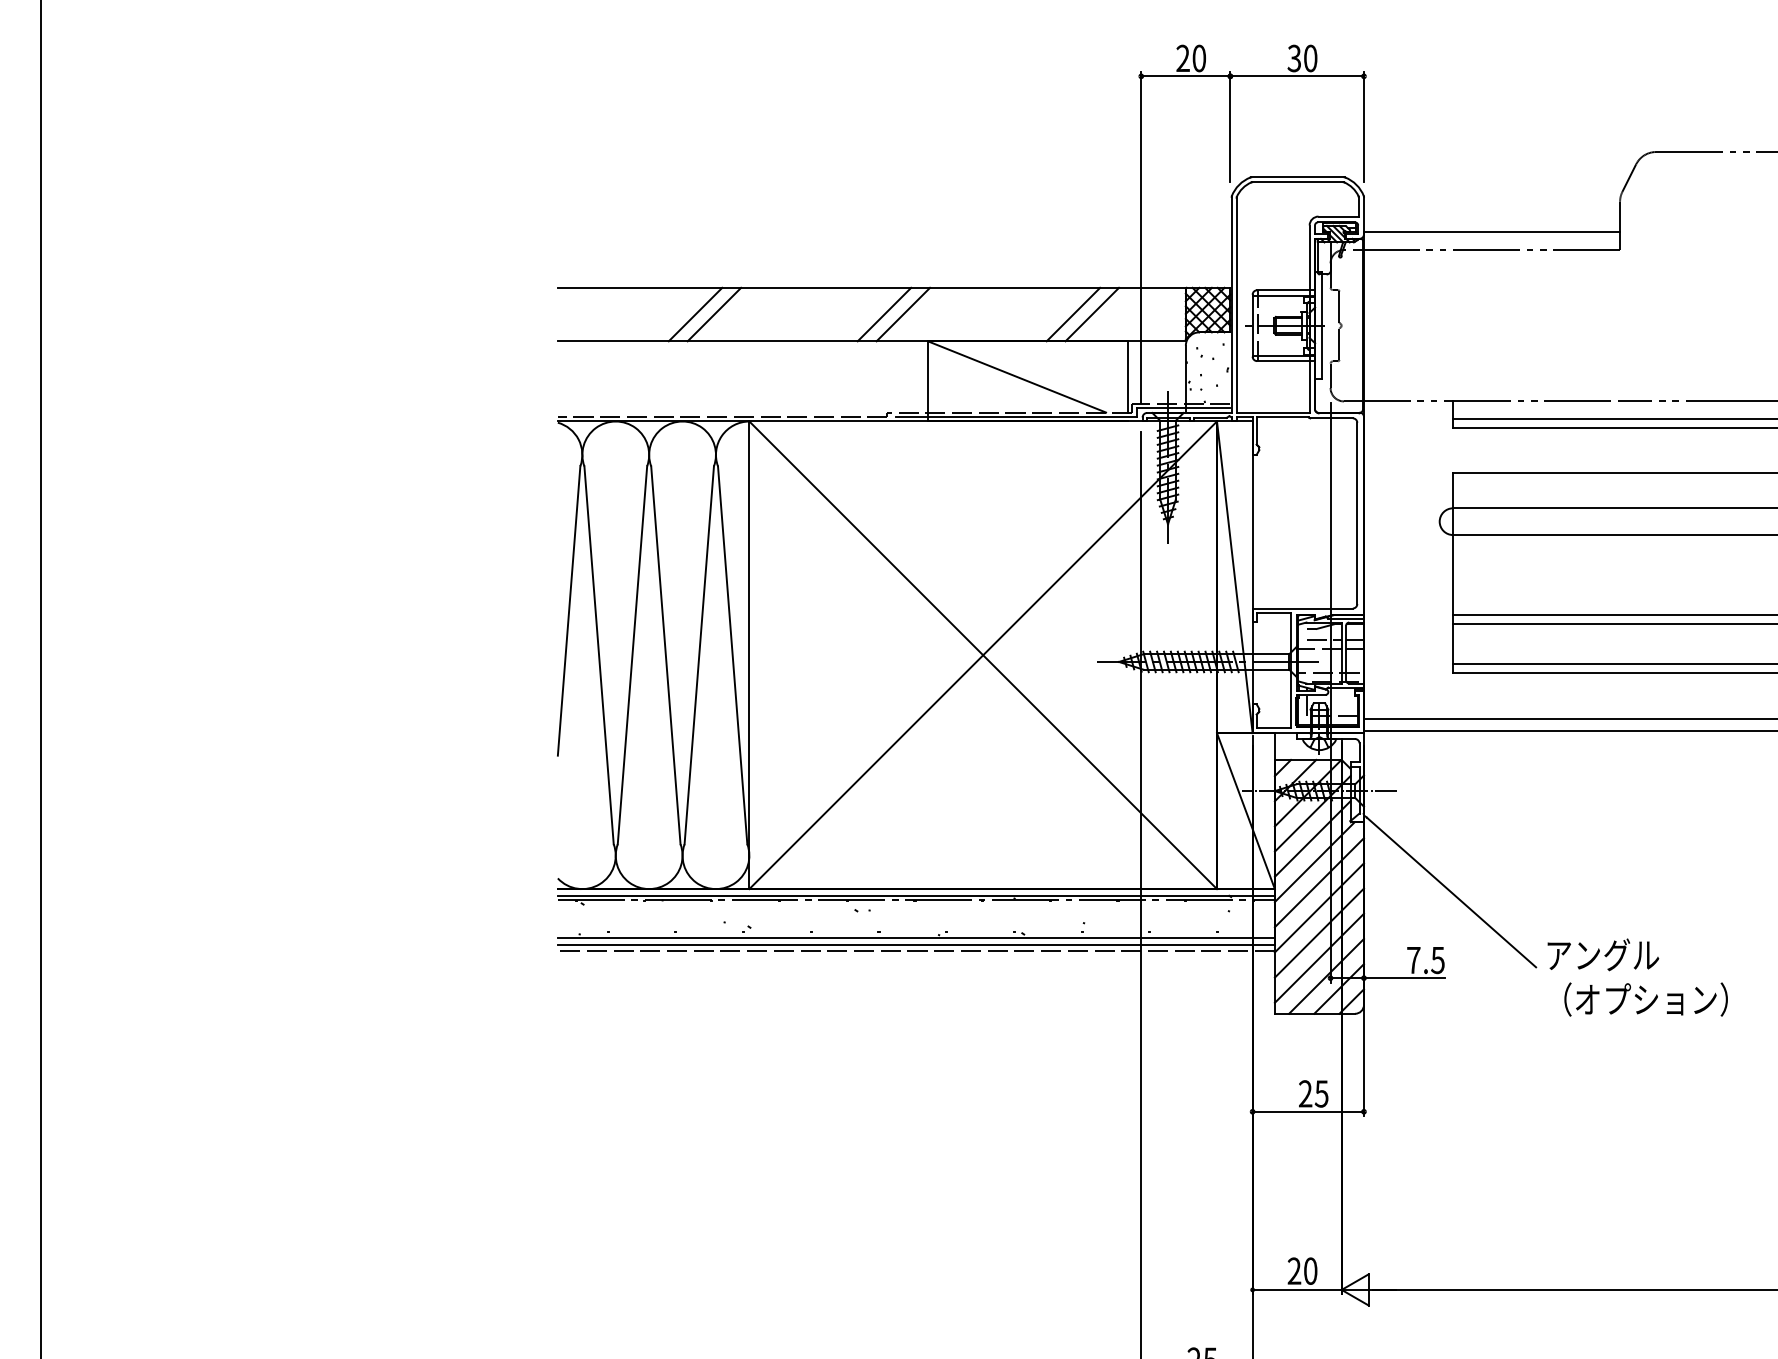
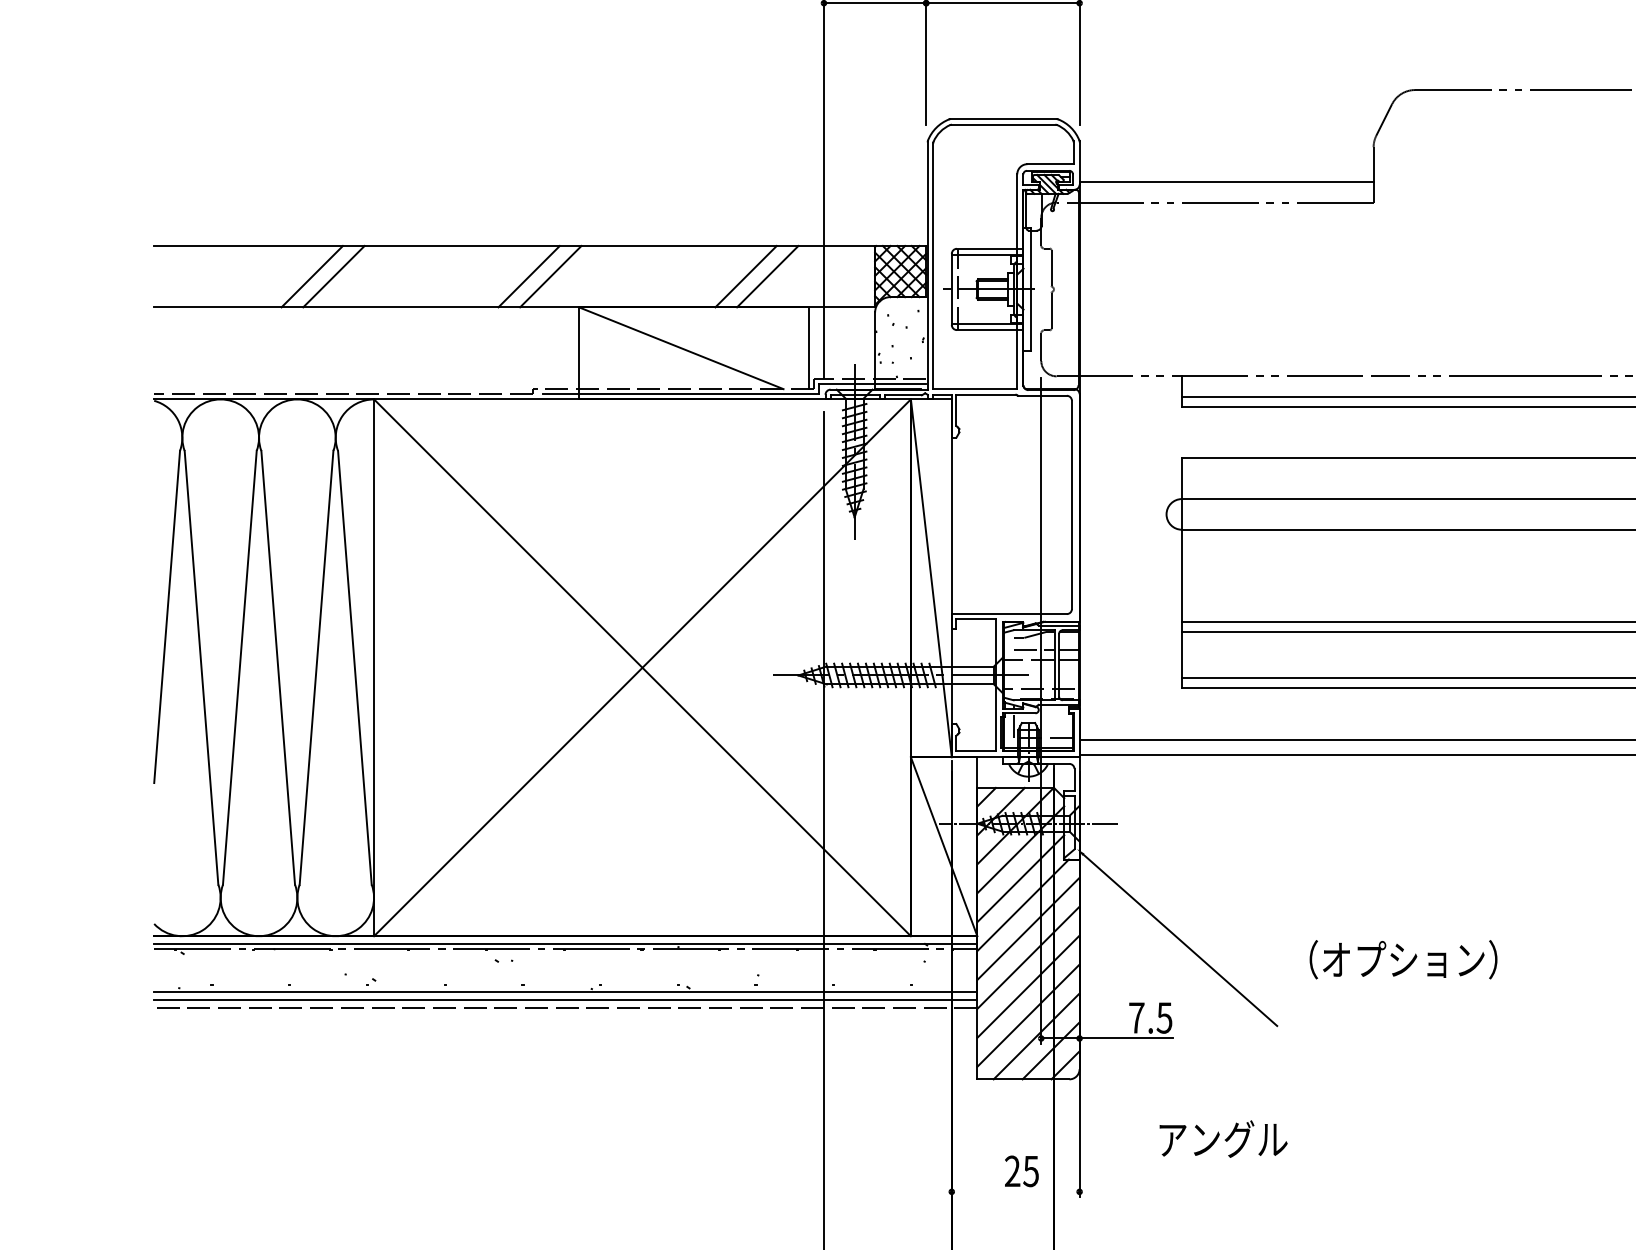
text: (1603, 954) -> (1223, 1138), moved
text: (1645, 999) -> (1402, 959), moved
line: (1307, 1111) -> (1014, 1191), removed

